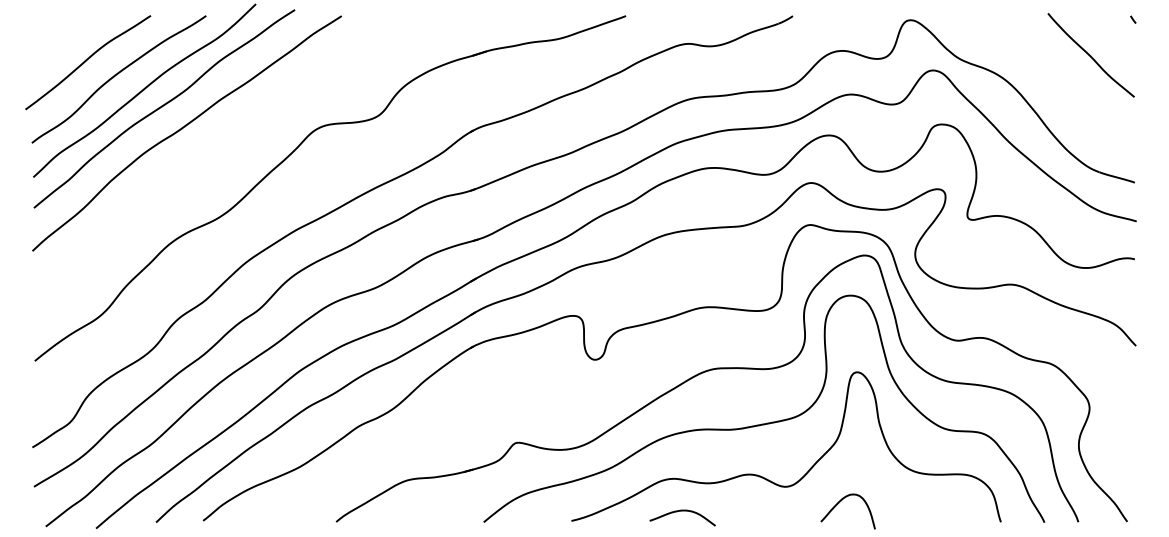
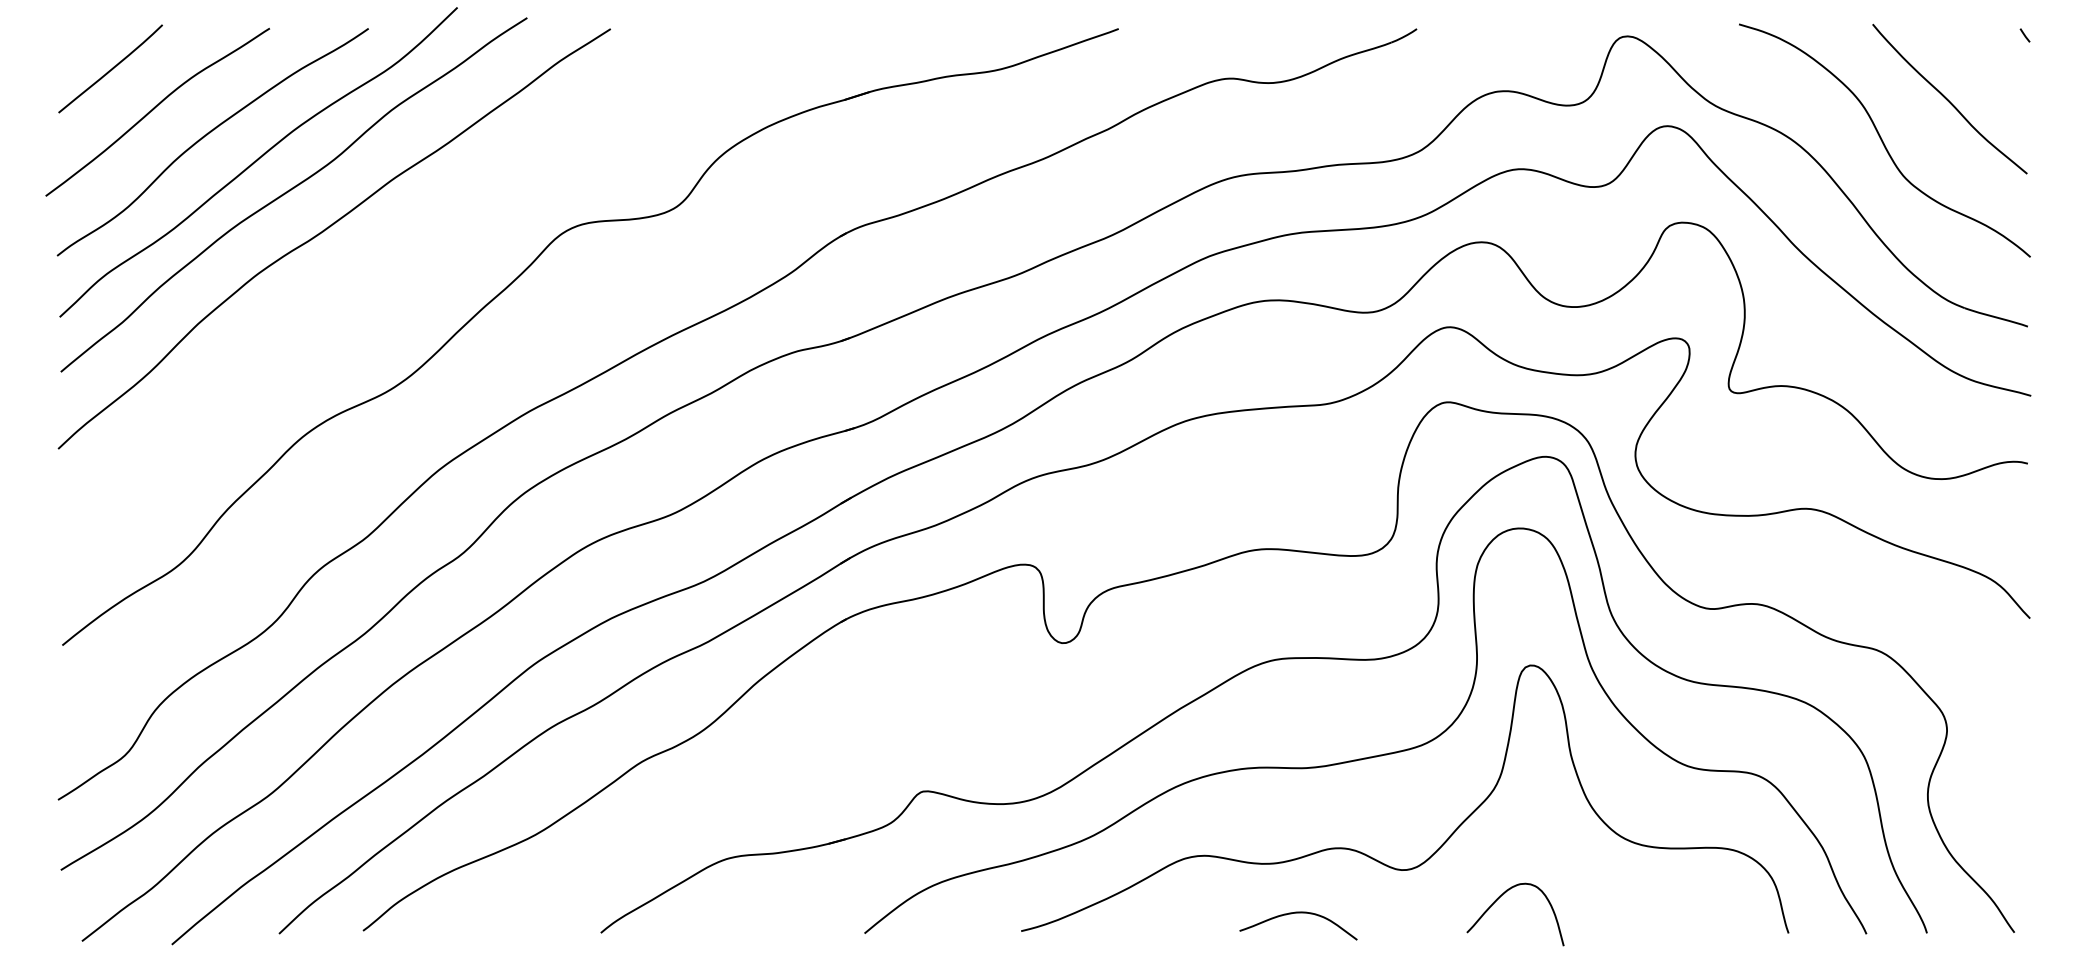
line: (61, 38) -> (110, 69), added
curve: (1054, 78) -> (1884, 140), added
curve: (682, 511) -> (1298, 914), moved

